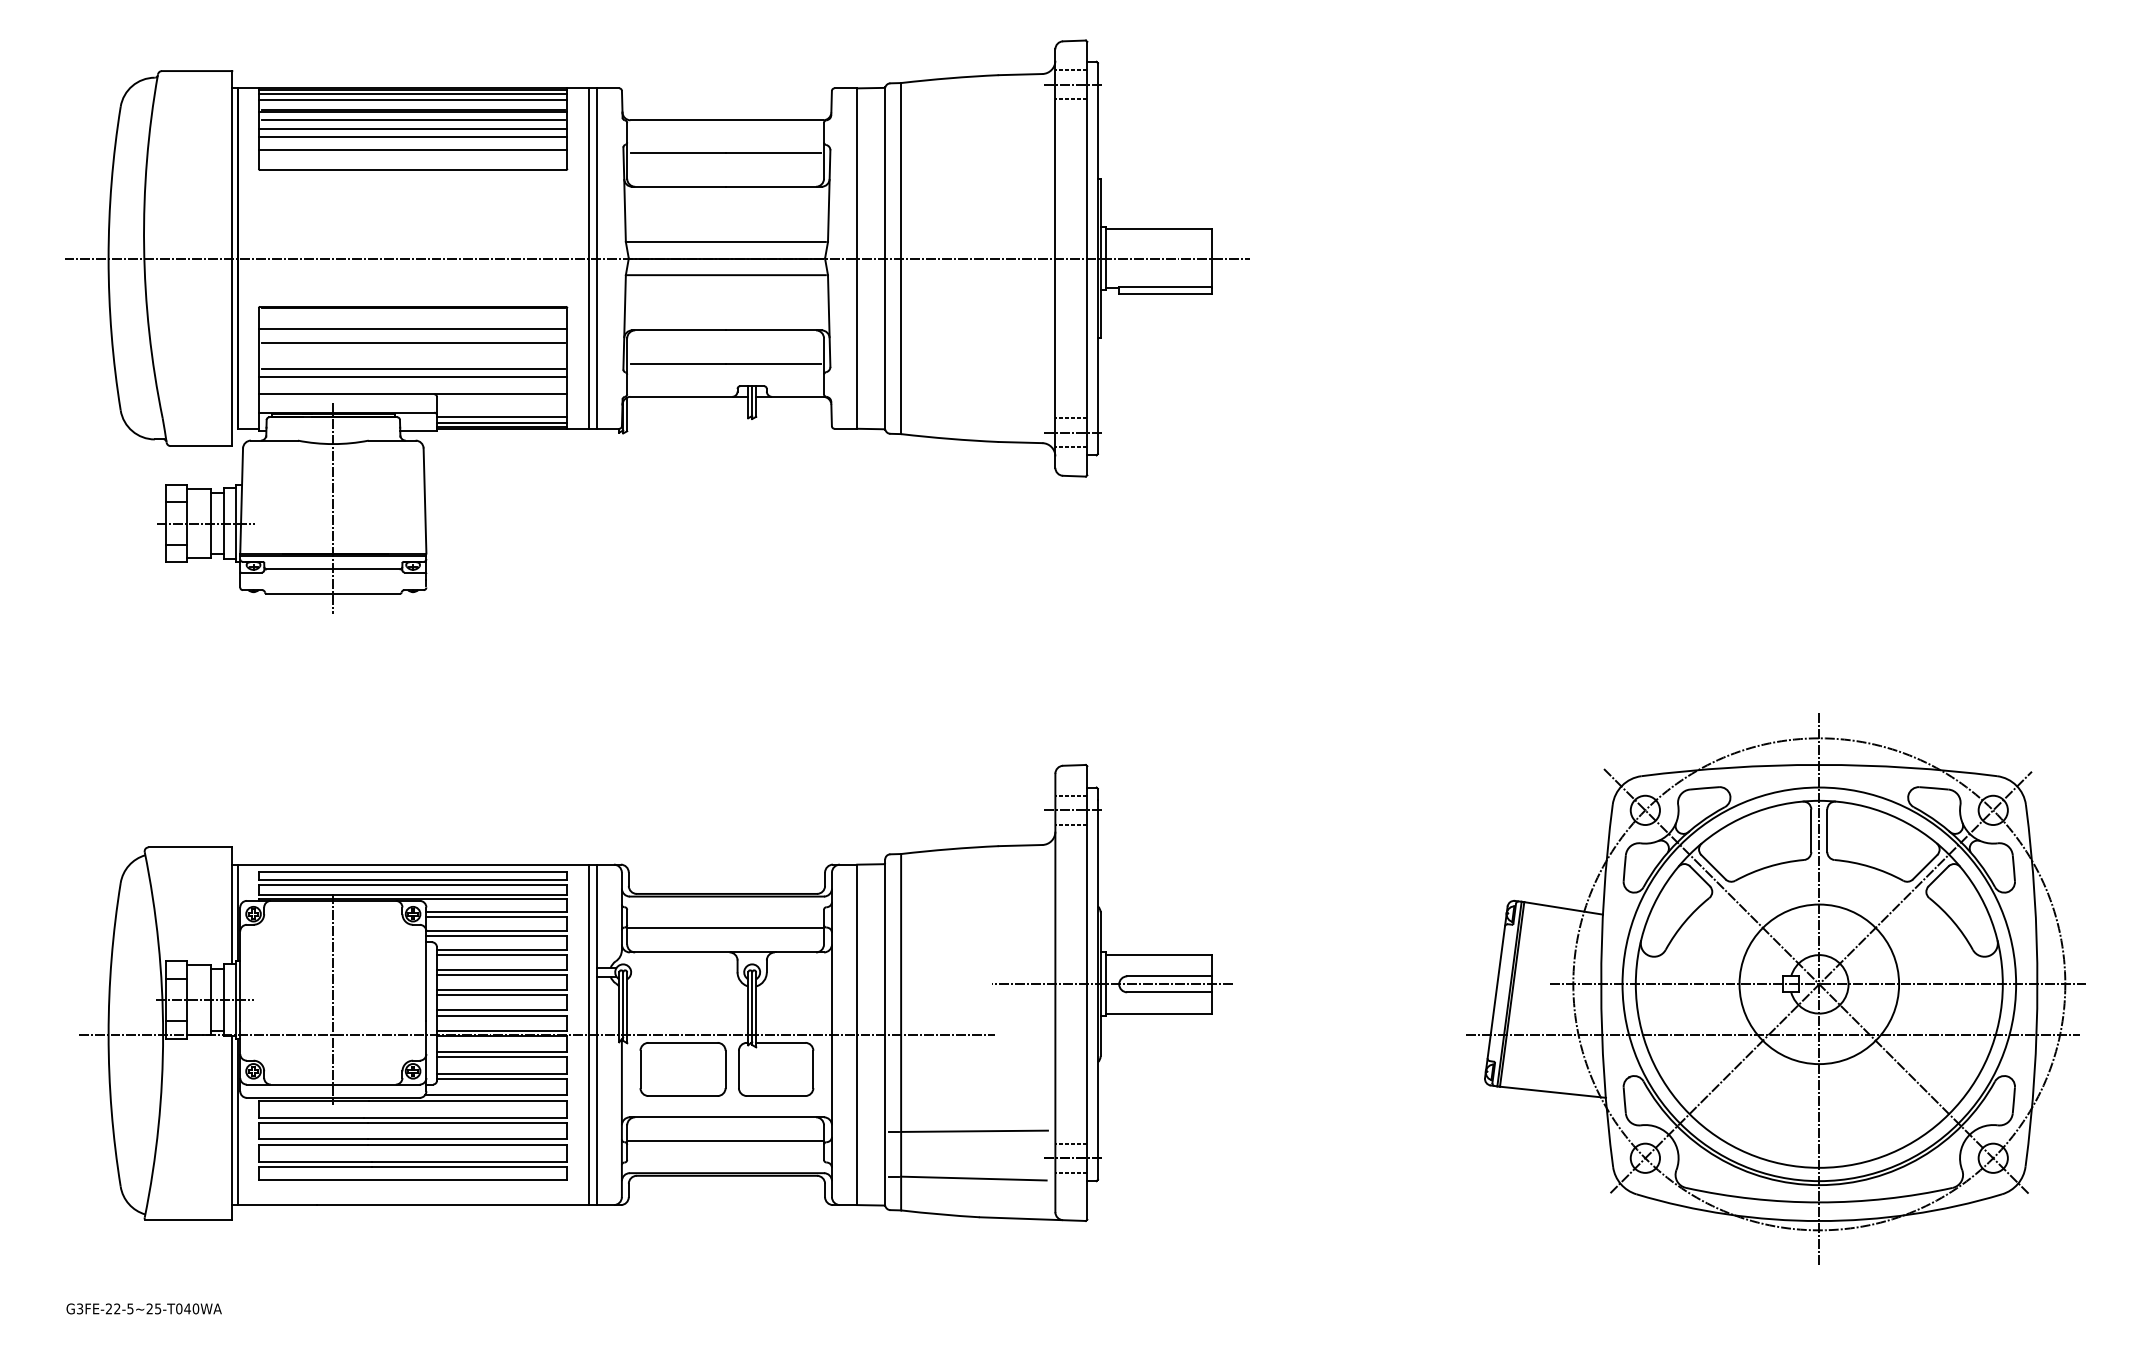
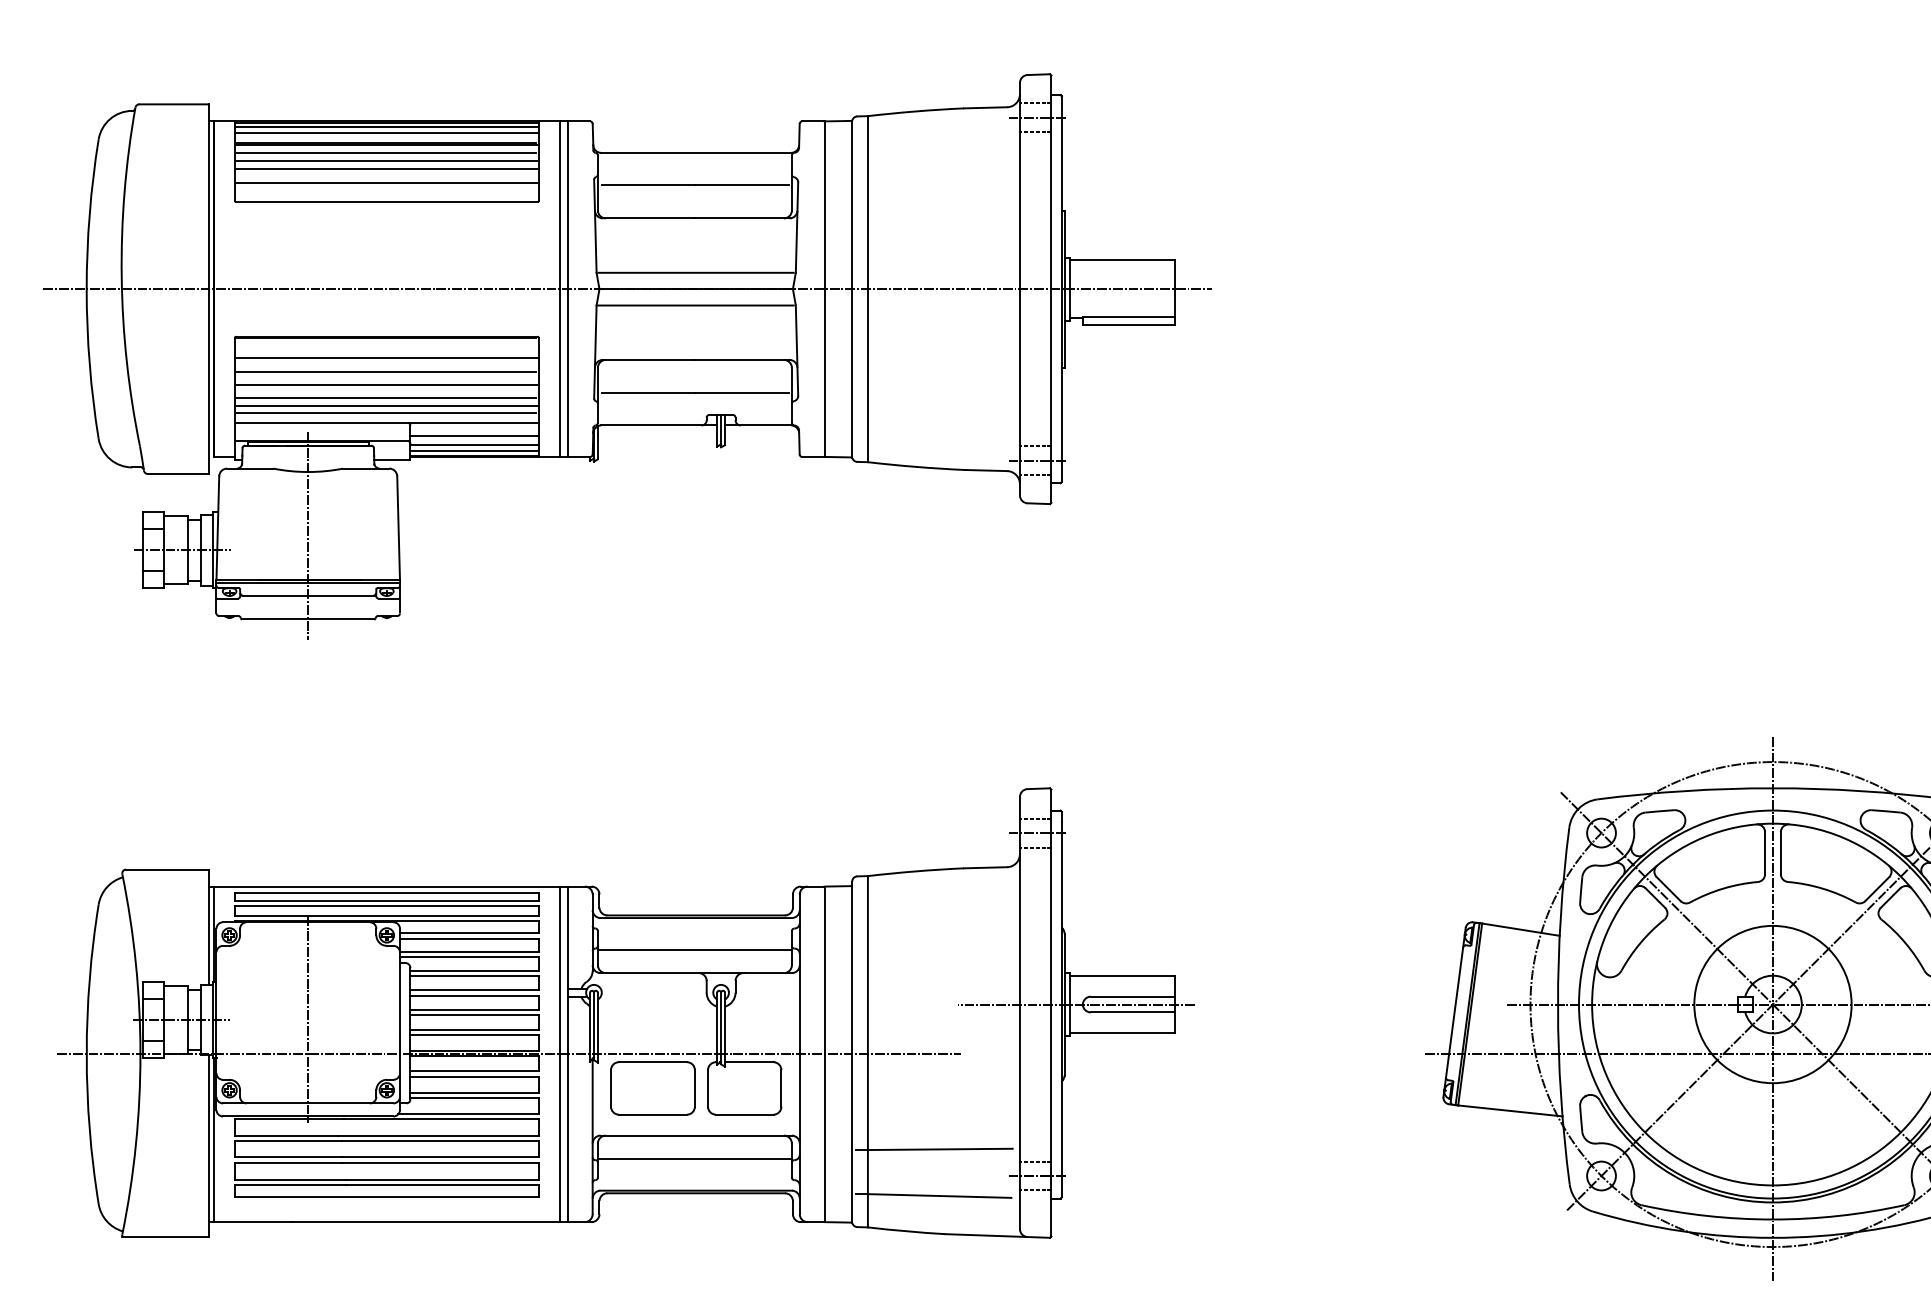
line: (412, 355) -> (386, 384), added
line: (412, 384) -> (386, 413), added
line: (502, 407) -> (474, 435), added

